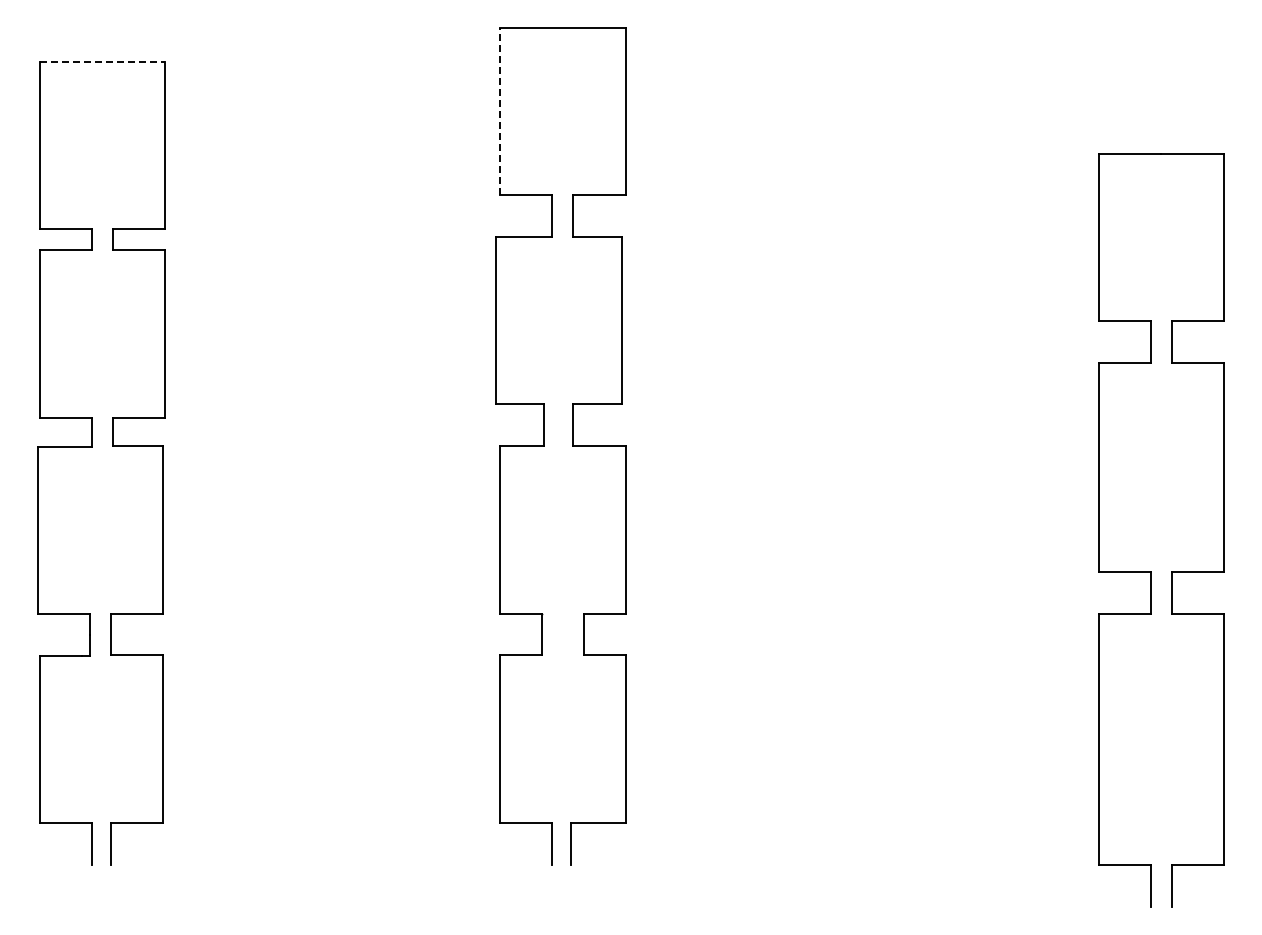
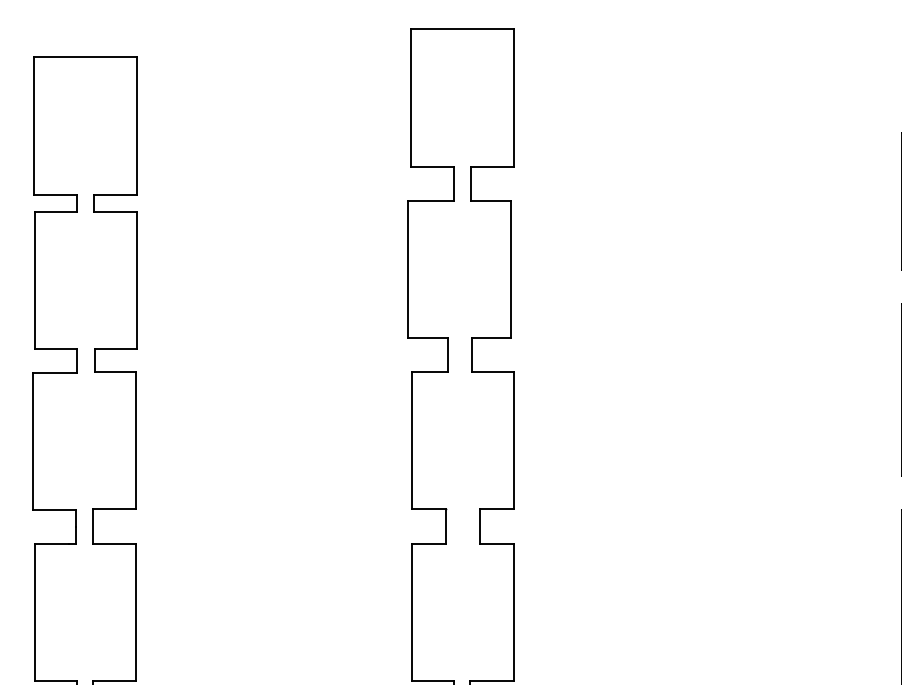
line: (102, 62) -> (85, 57), dashed -> solid
line: (500, 111) -> (411, 97), dashed -> solid

